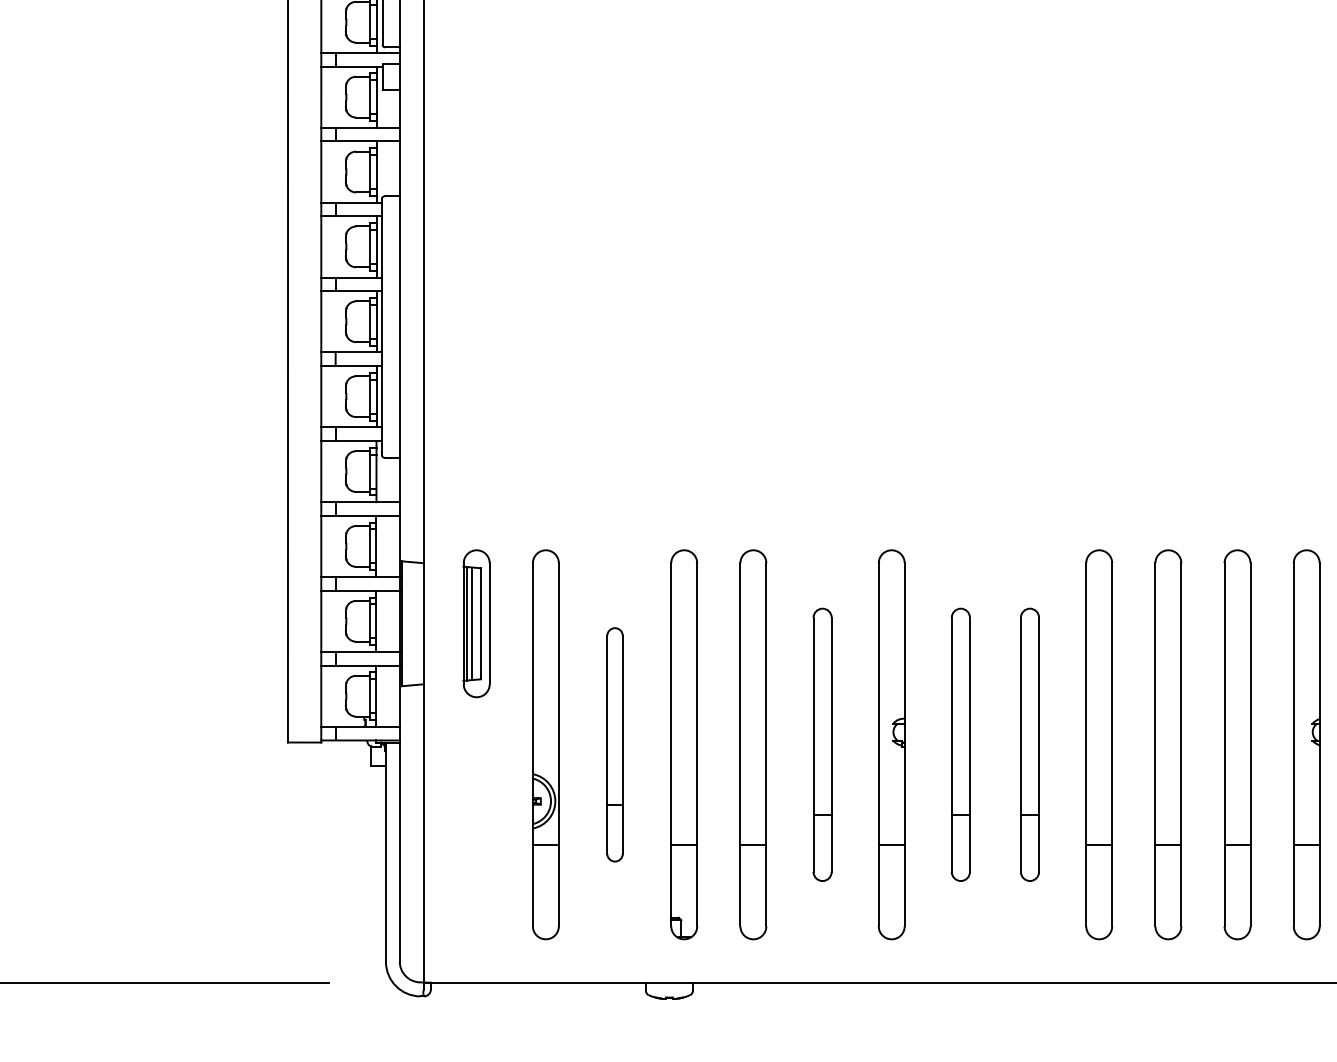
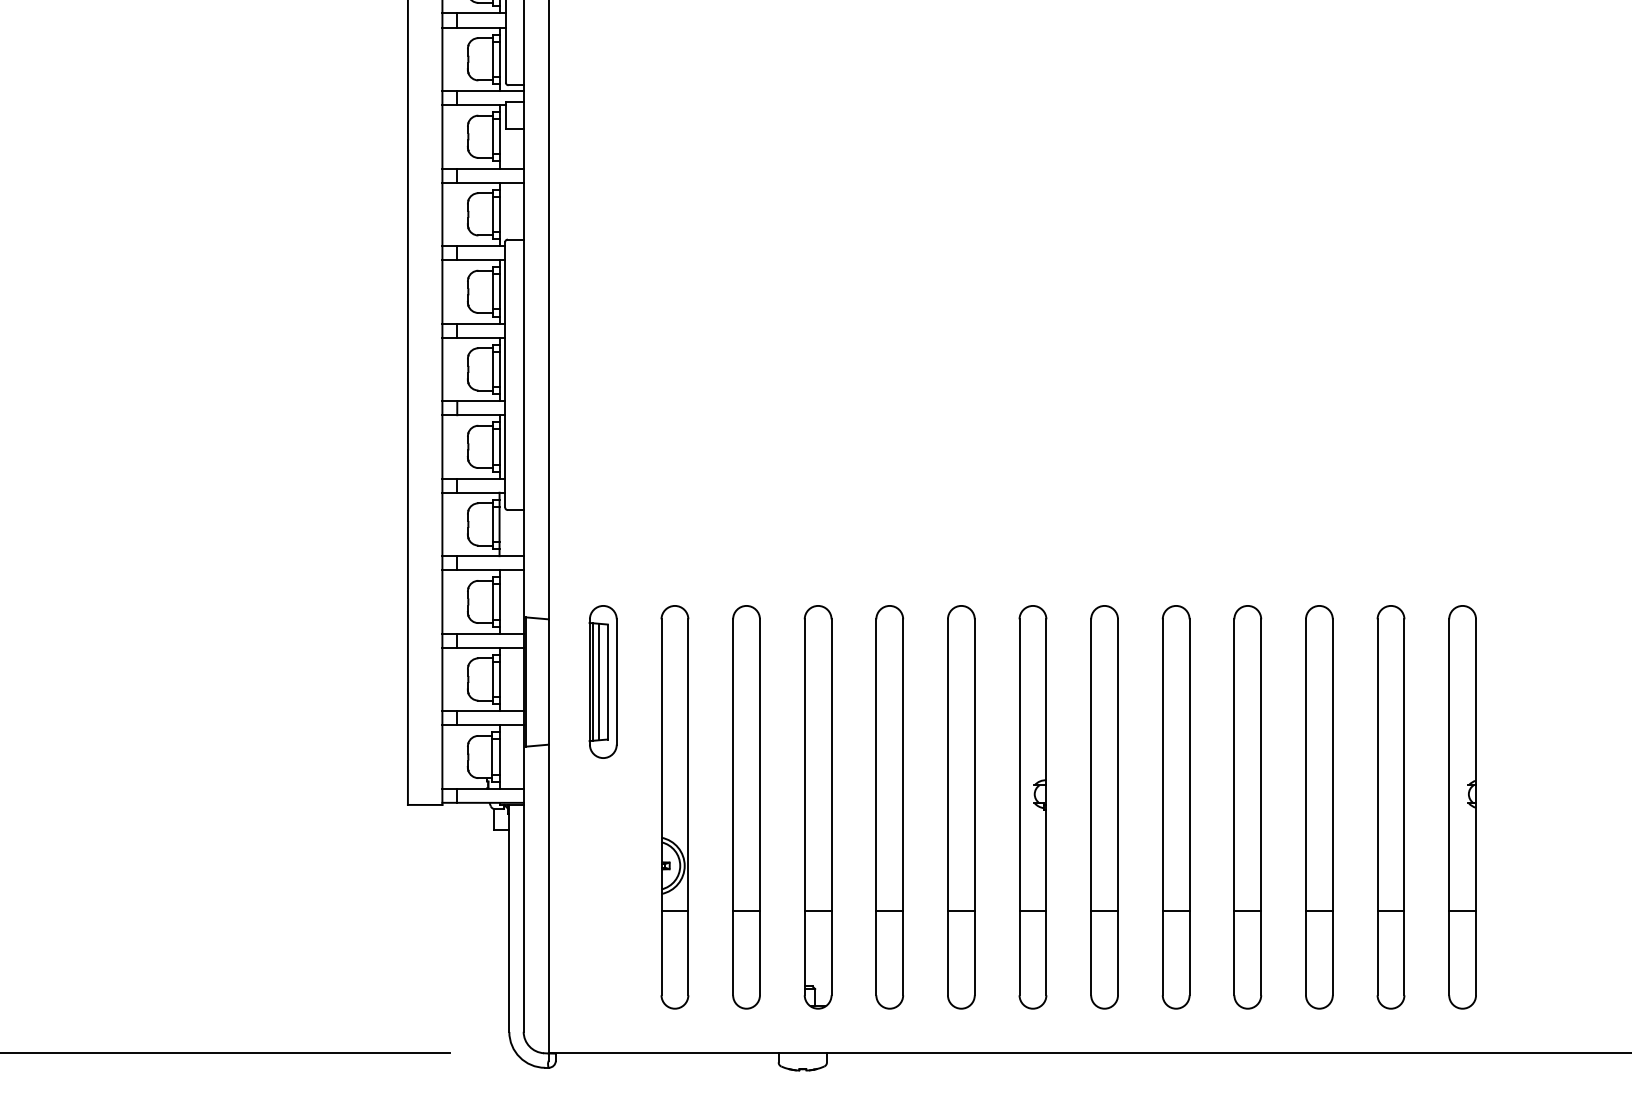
part: (615, 744) -> (746, 807), size x1.67
part: (822, 744) -> (961, 807), size x1.43
part: (960, 744) -> (1104, 807), size x1.43
part: (1029, 744) -> (1175, 807), size x1.43

